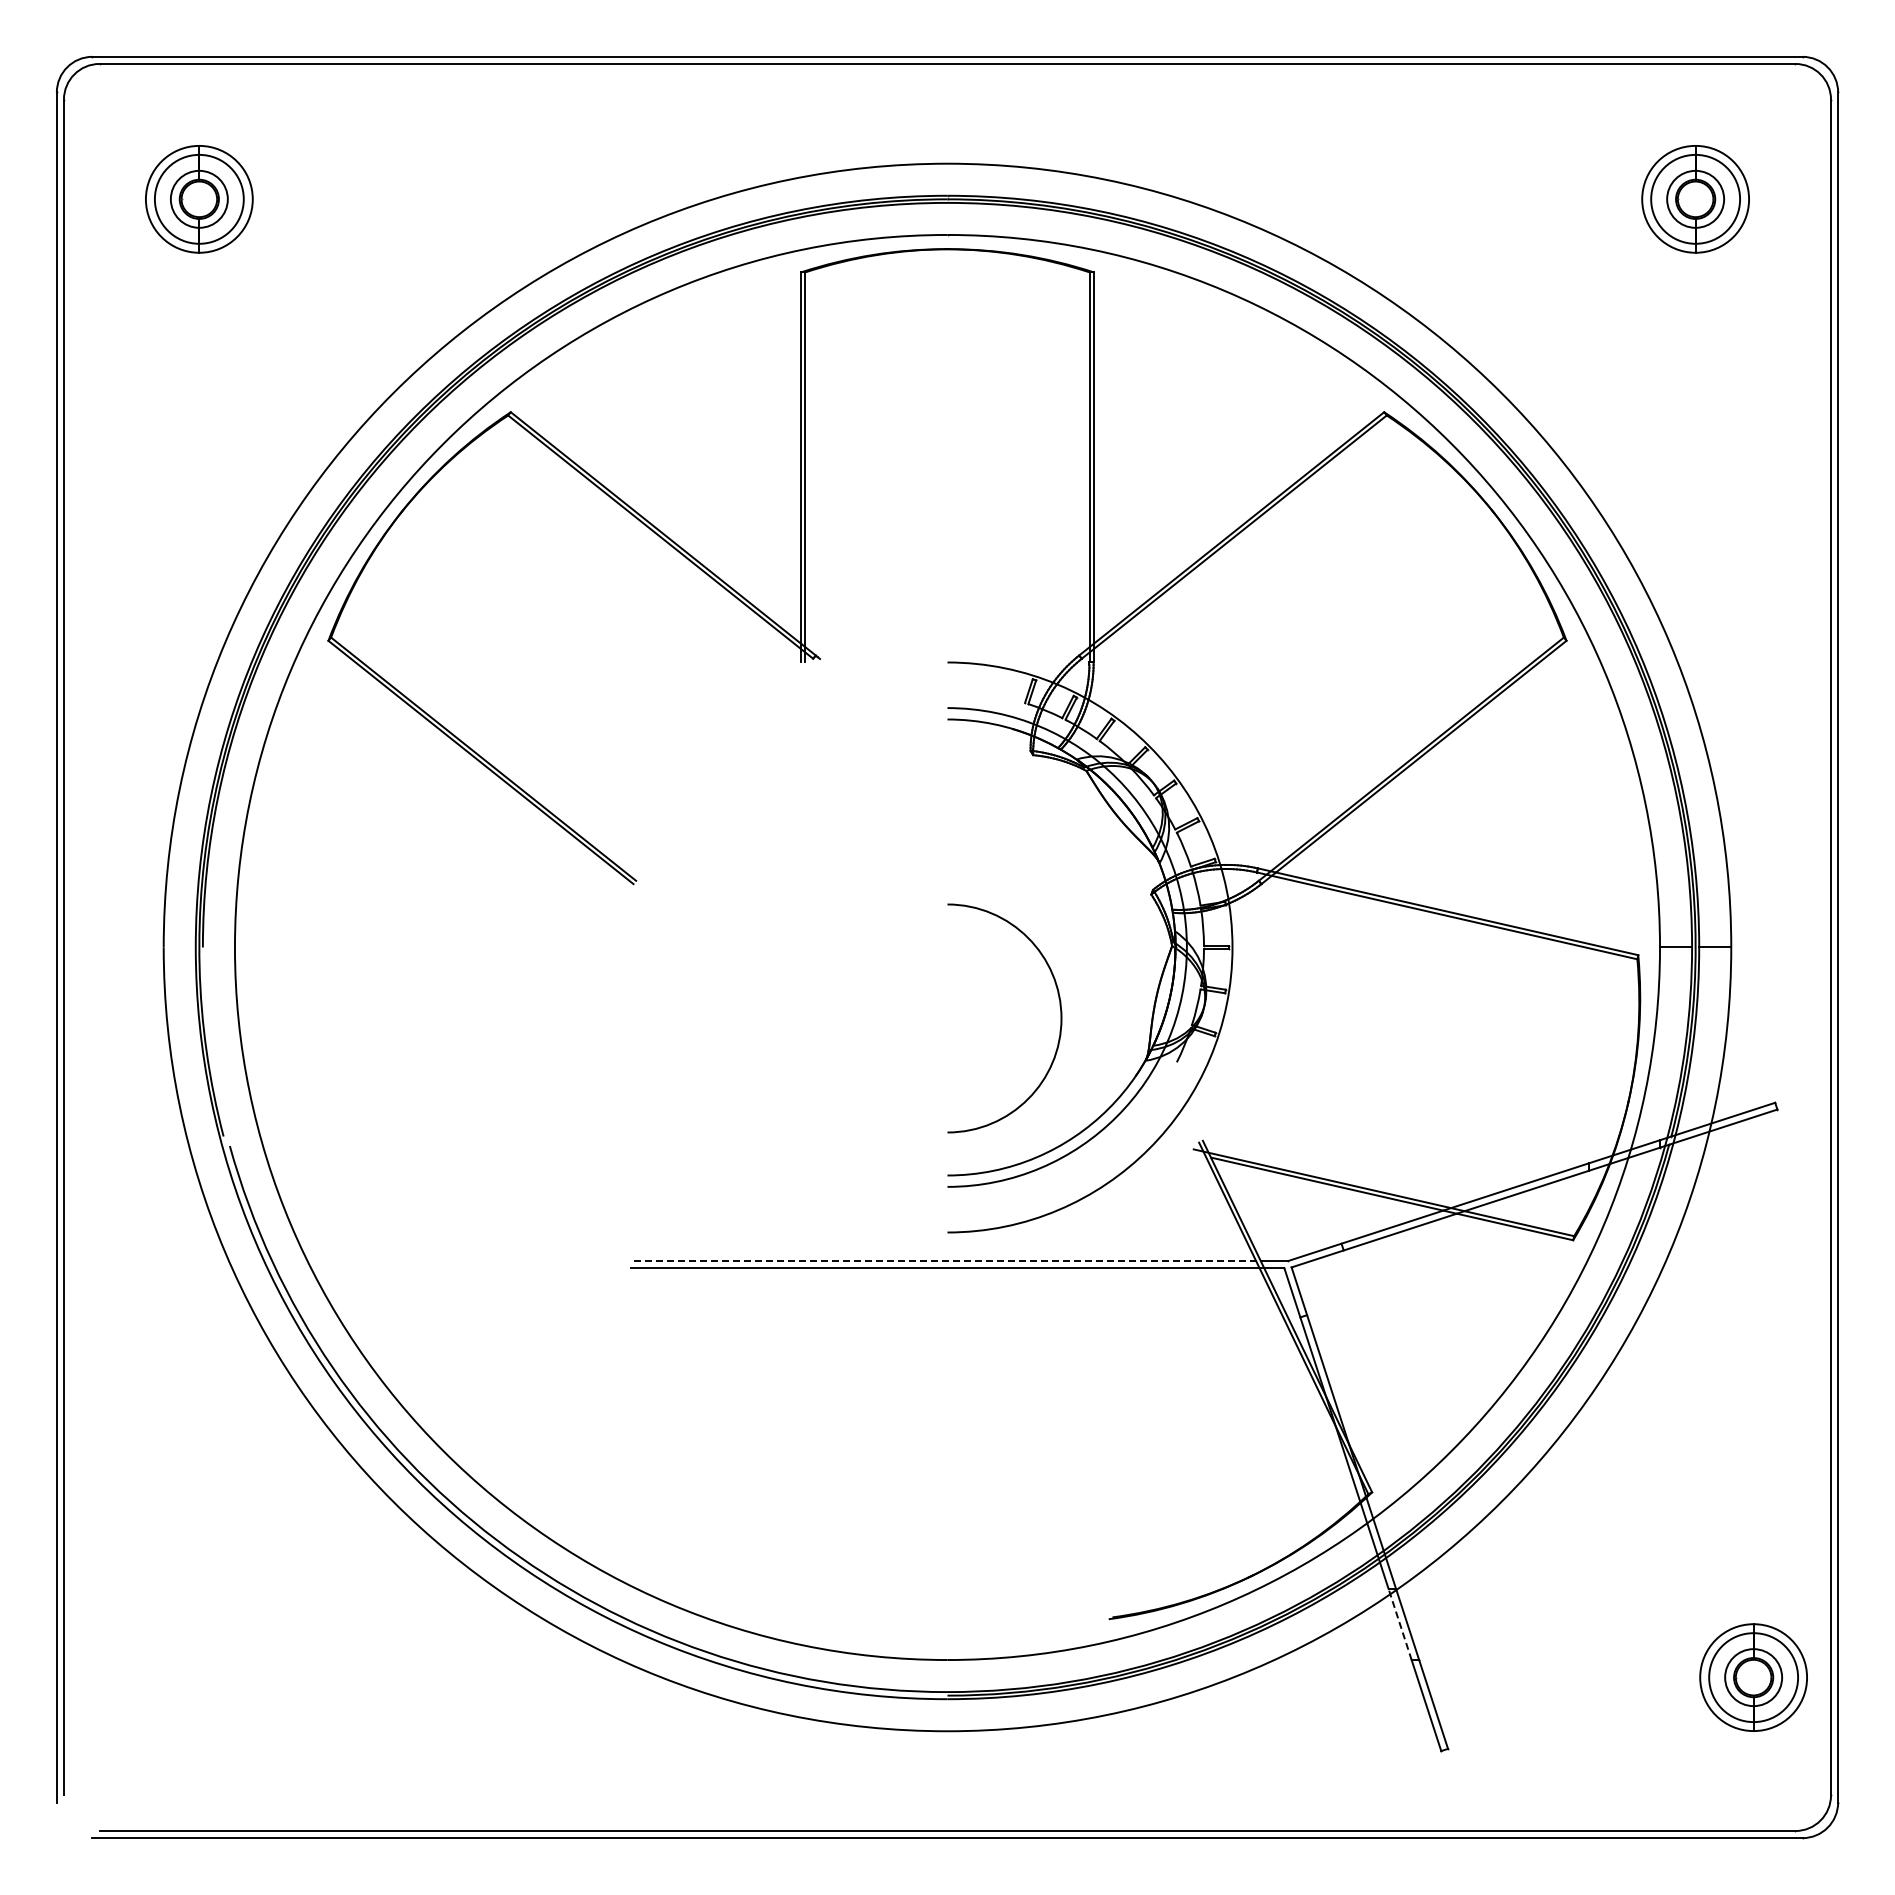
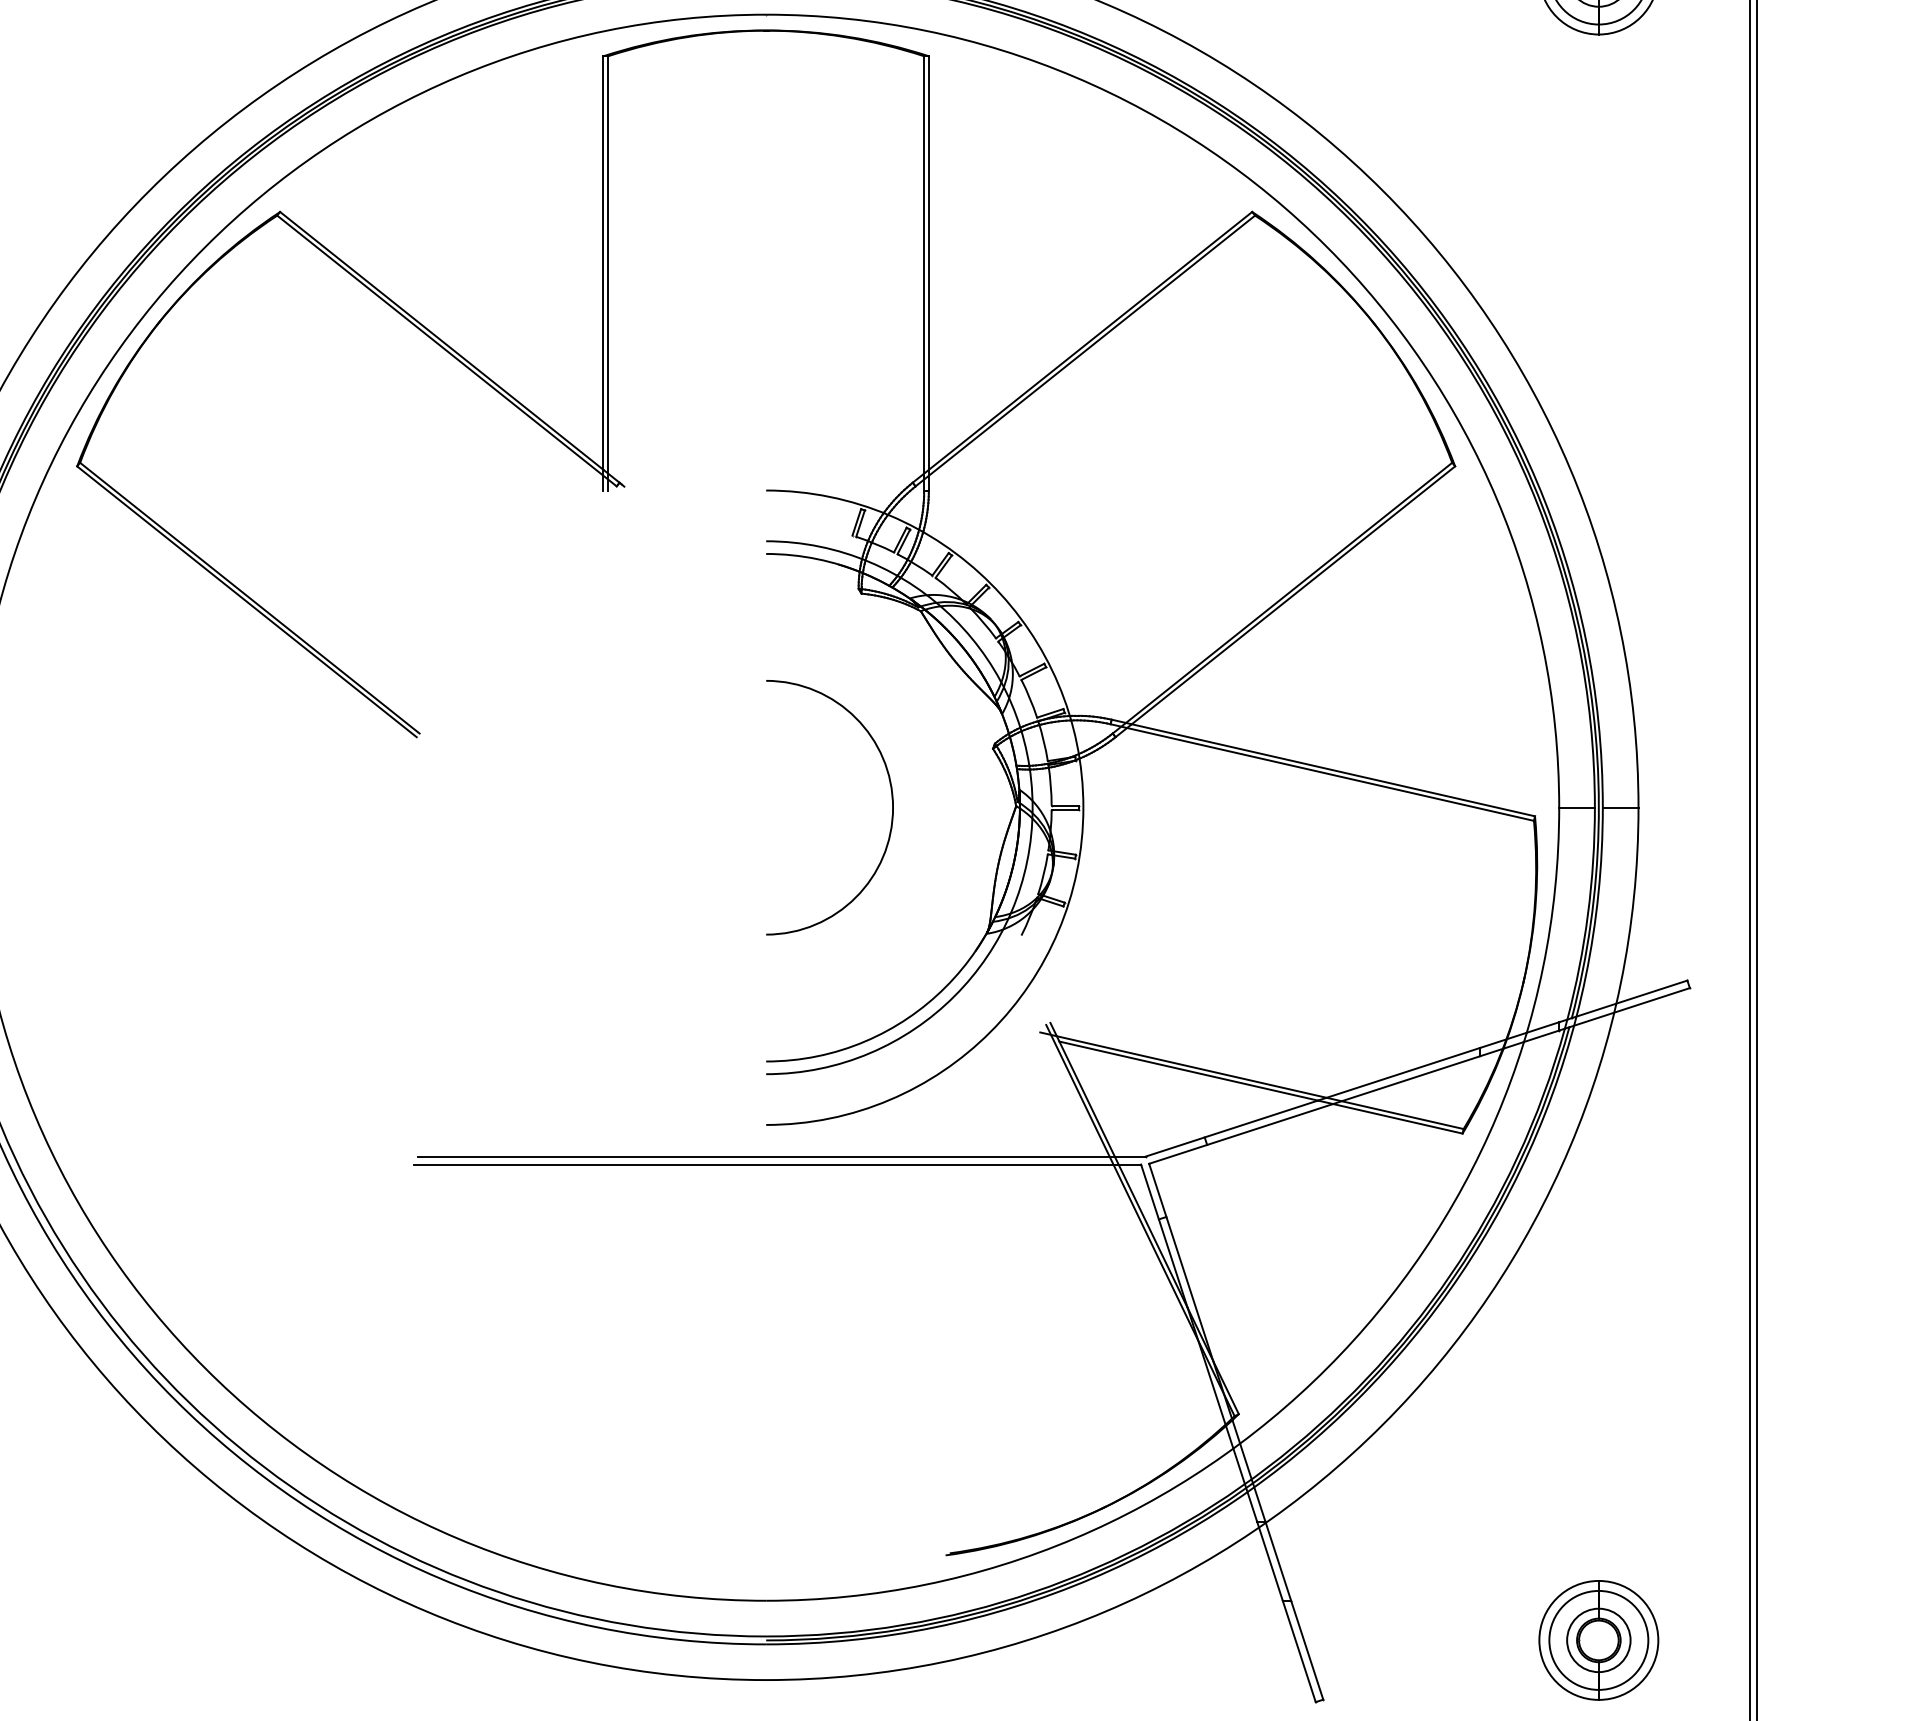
arc: (1060, 1018) -> (891, 807), moved
line: (947, 1260) -> (766, 1156), dashed -> solid
line: (1399, 1624) -> (1269, 1561), dashed -> solid
part: (1753, 1677) -> (1598, 1640), moved

